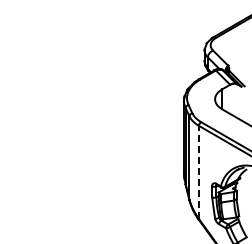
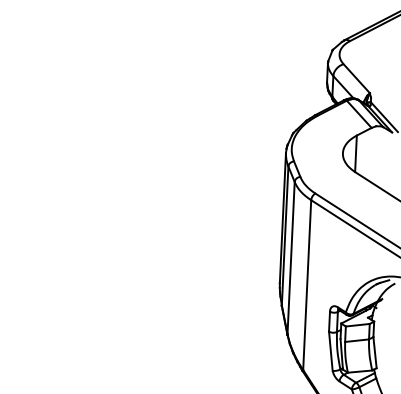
line: (198, 172) -> (306, 285), dashed -> solid

